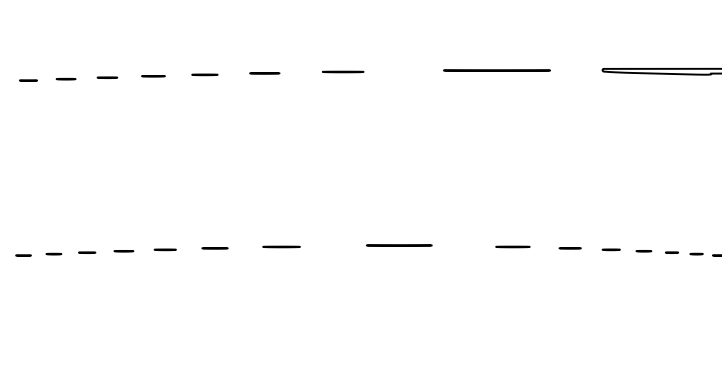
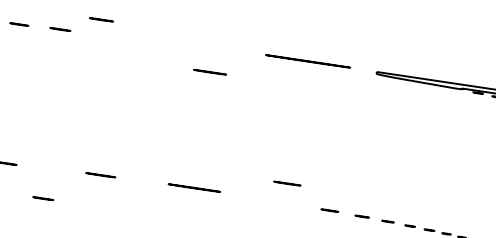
line: (496, 70) -> (307, 61), moved
line: (343, 71) -> (210, 71), moved
line: (264, 73) -> (101, 19), moved
line: (512, 246) -> (287, 183), moved
line: (214, 248) -> (42, 198), moved

